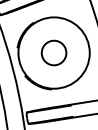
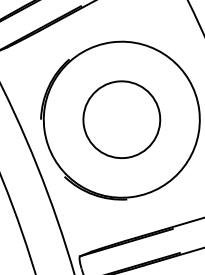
circle: (53, 52) -> (120, 118), size x1.43

